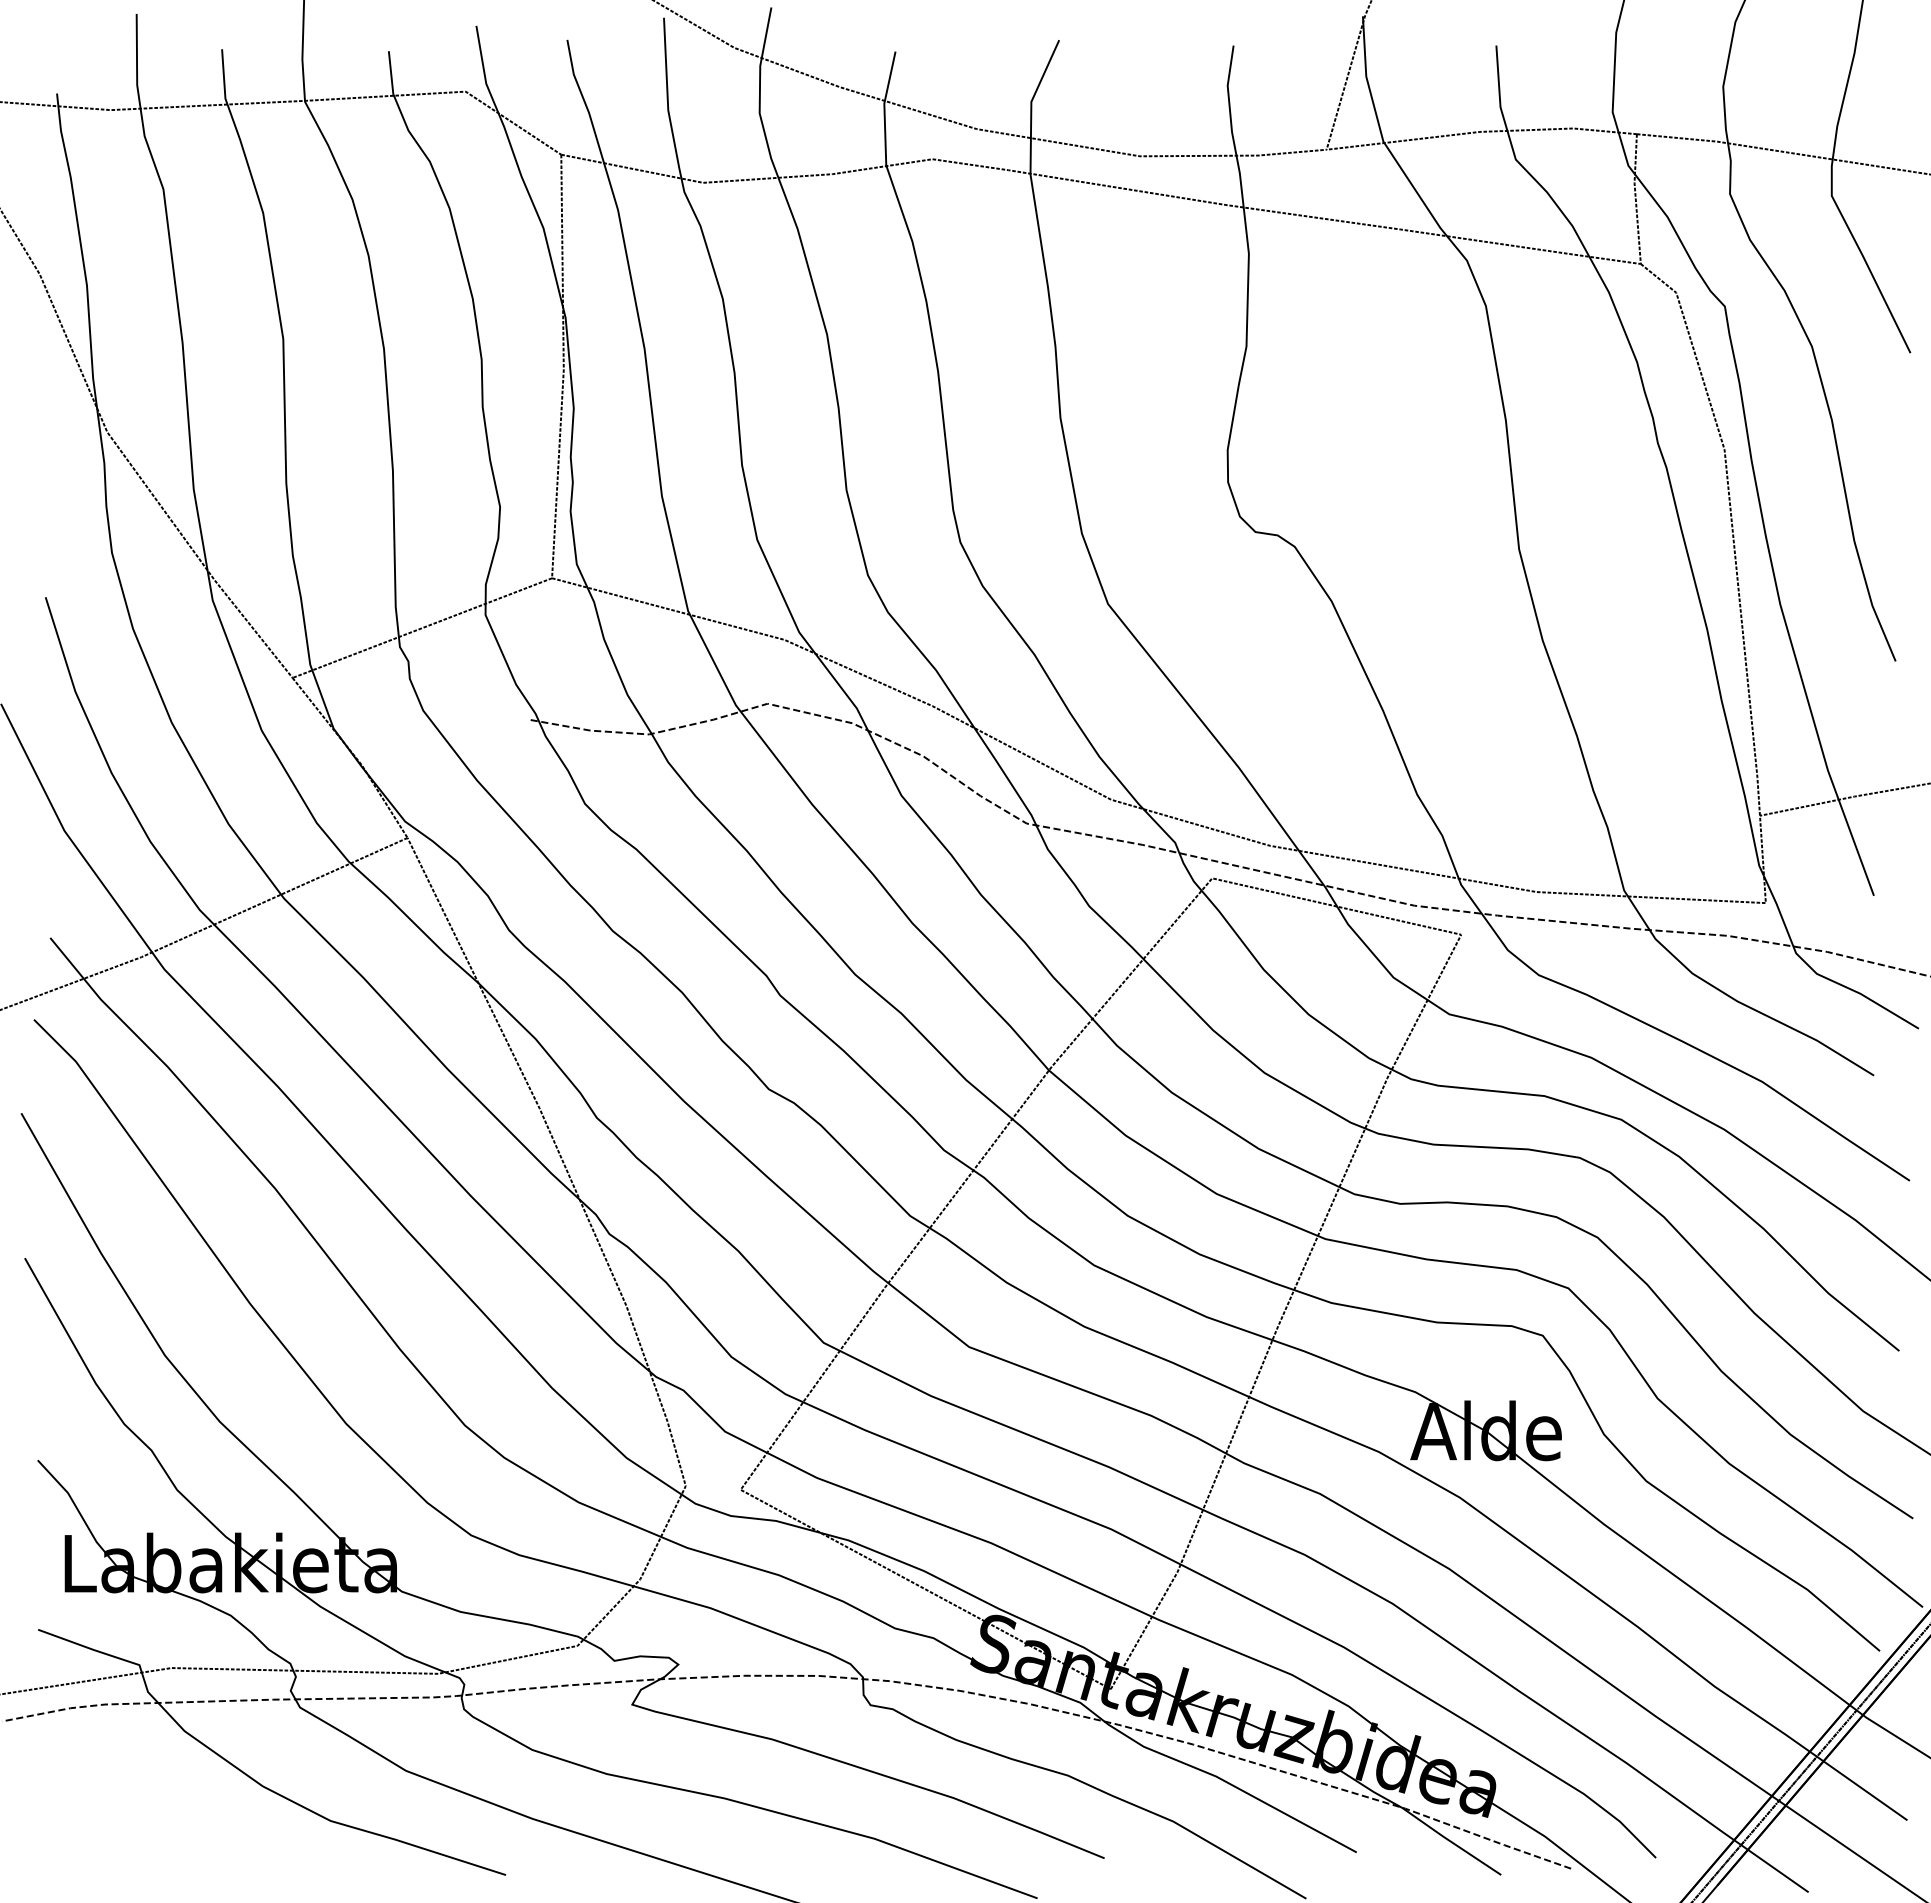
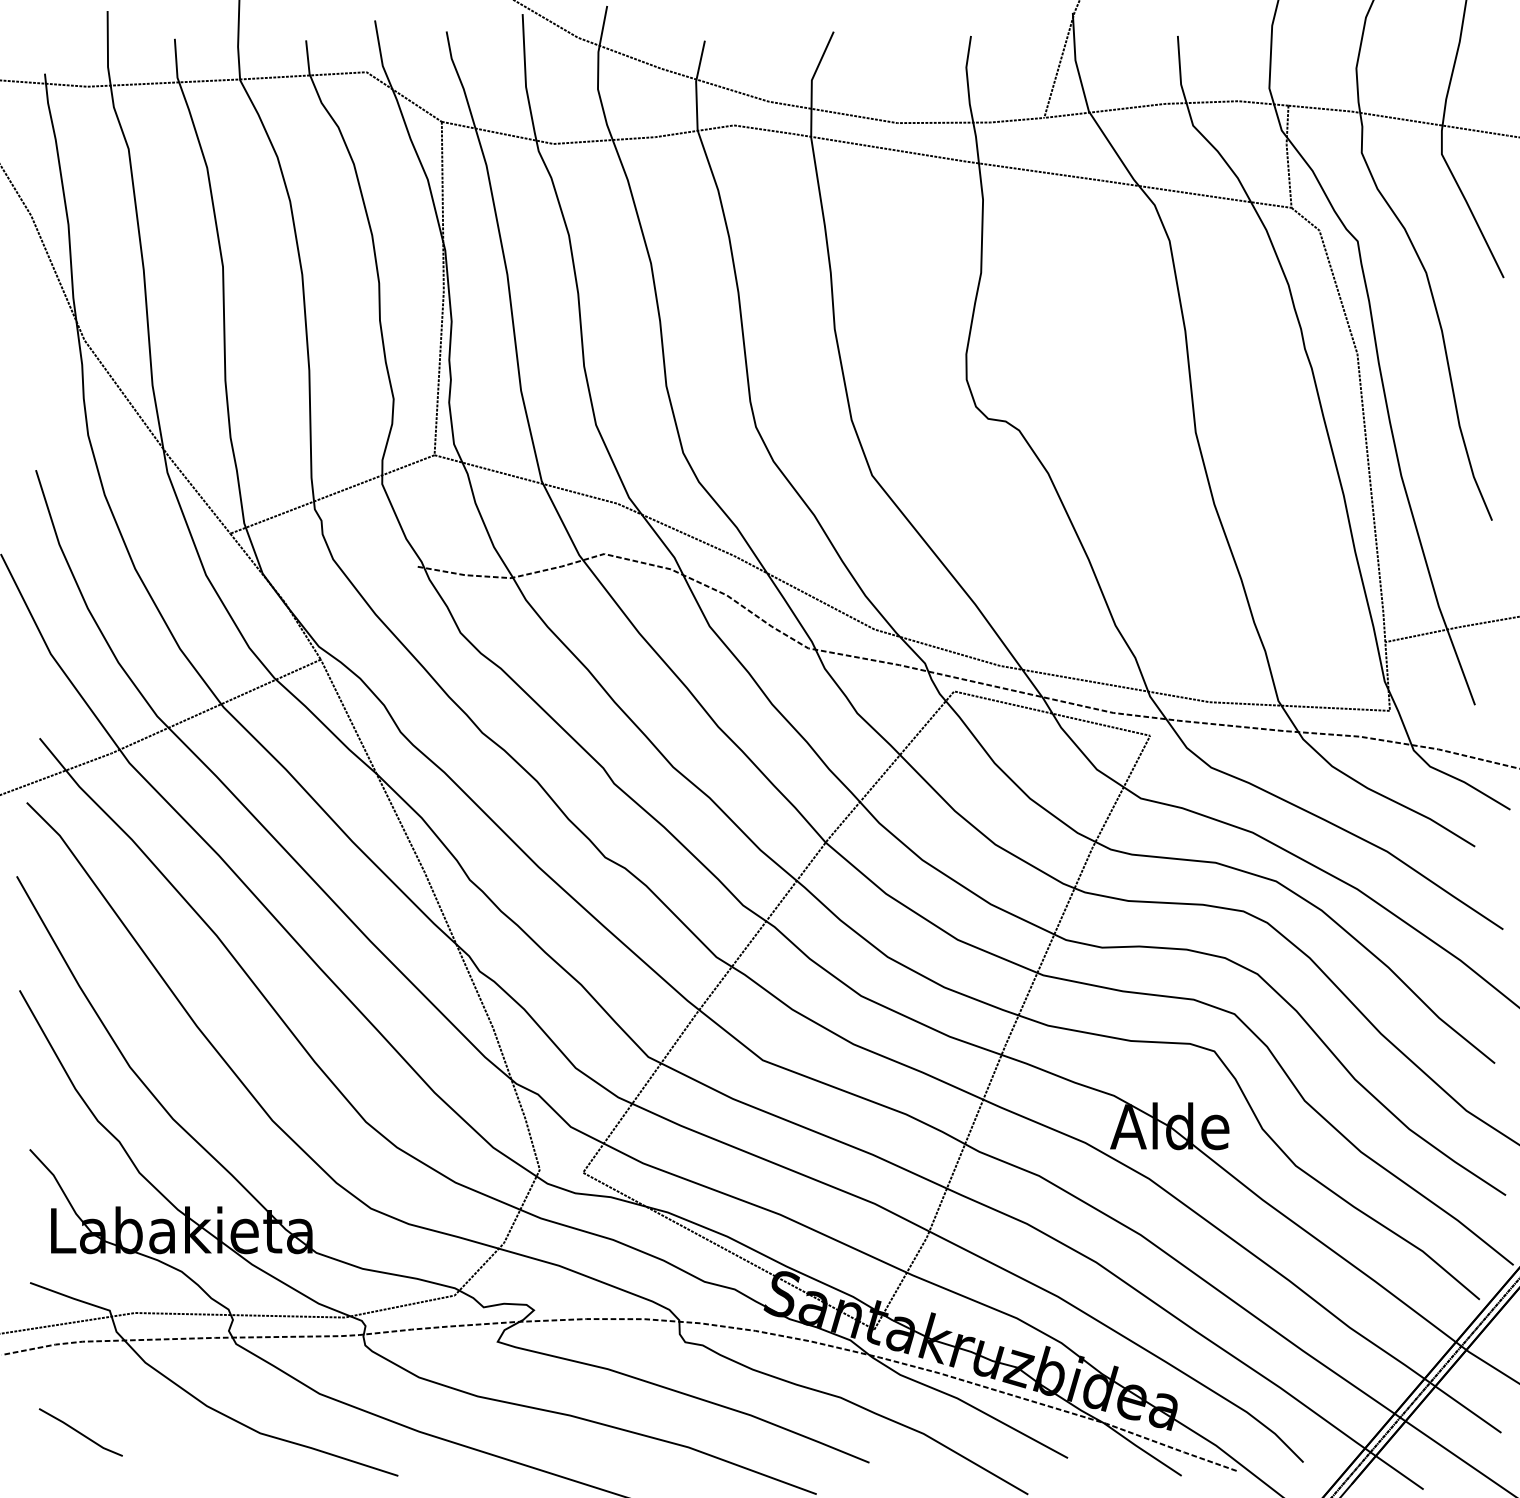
part: (102, 1819) -> (80, 1432), added

